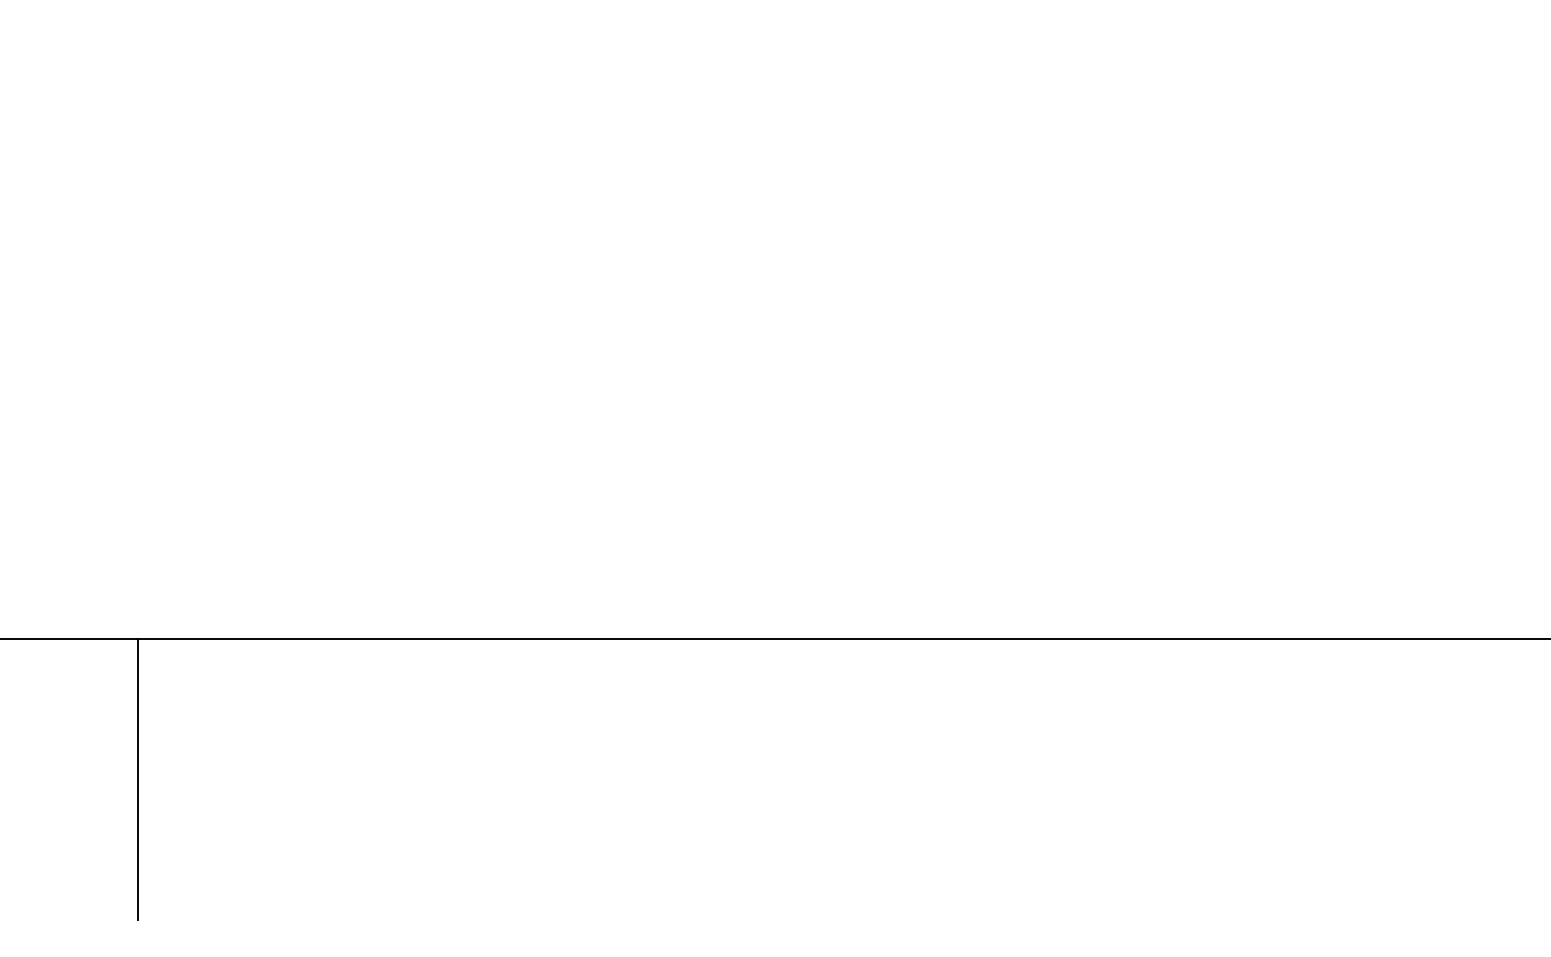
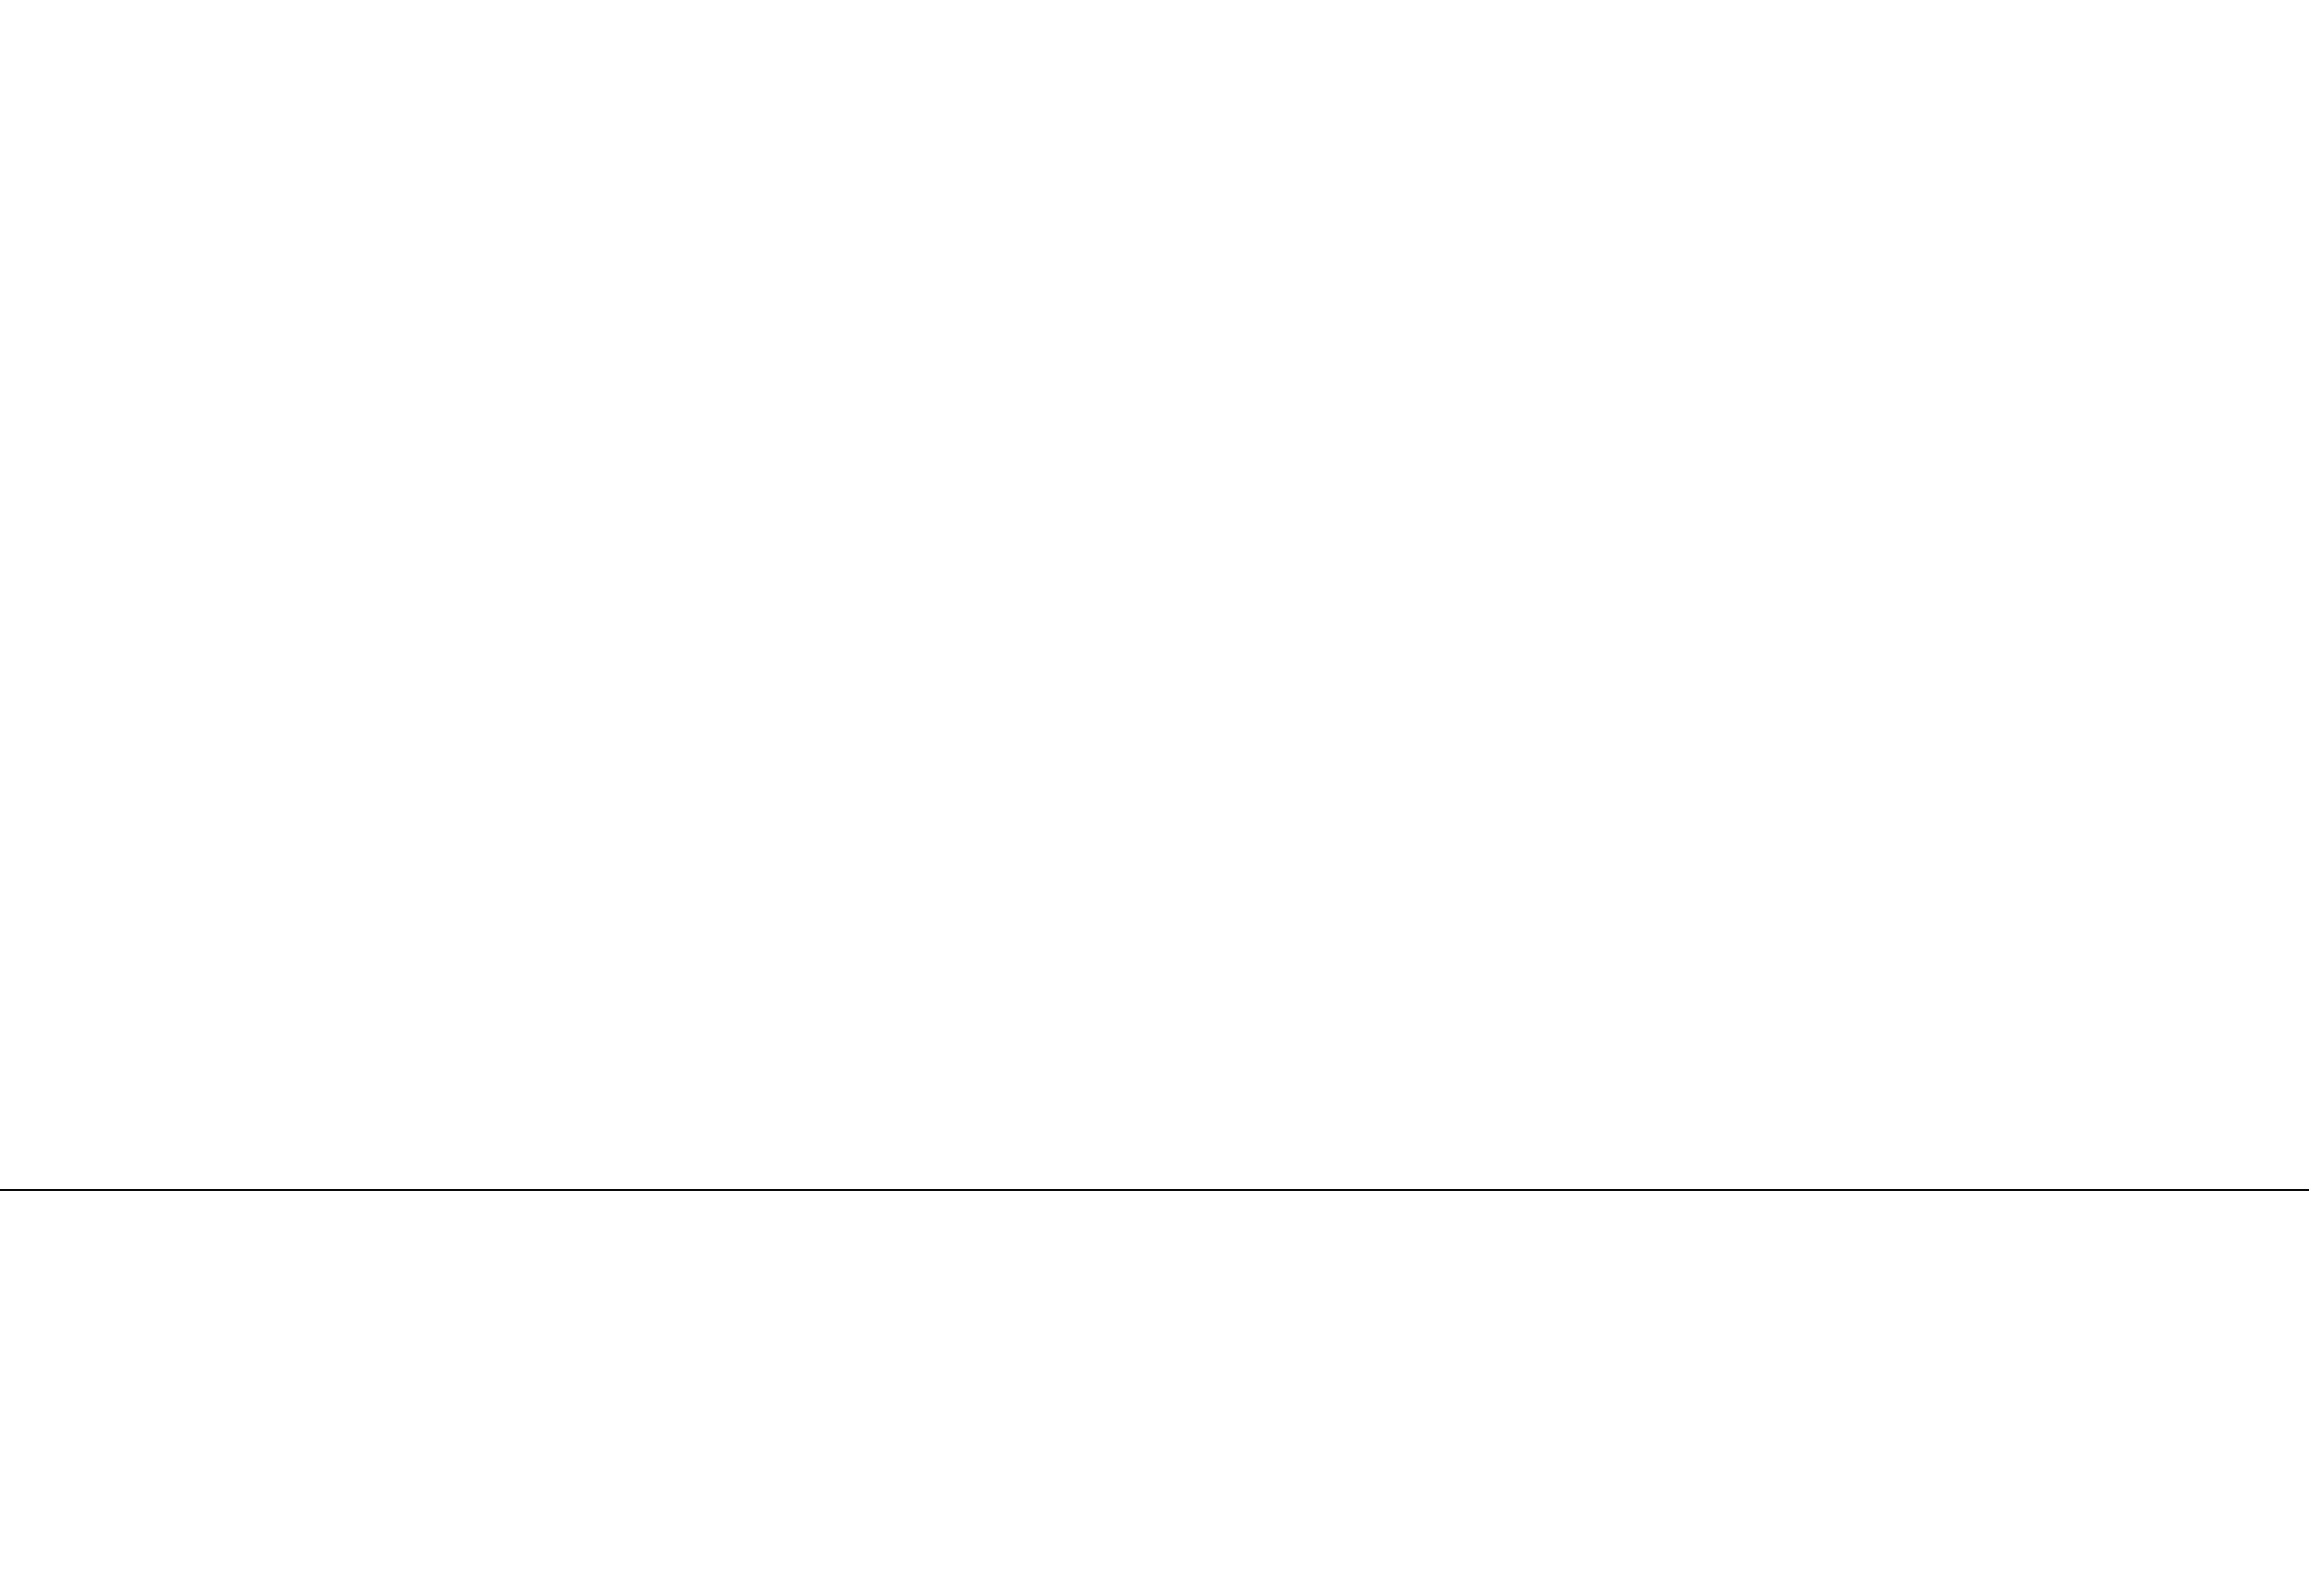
line: (137, 779) -> (511, 1370), removed

